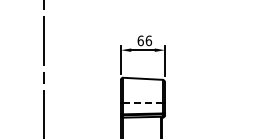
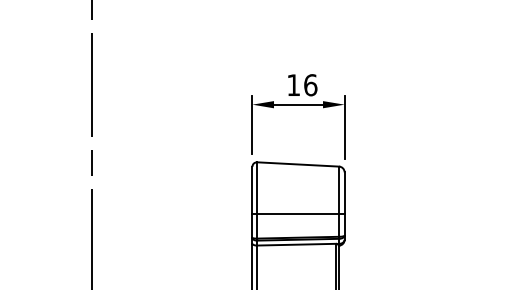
text: (140, 40) -> (293, 84), 66 -> 16
line: (142, 102) -> (297, 213), dashed -> solid

